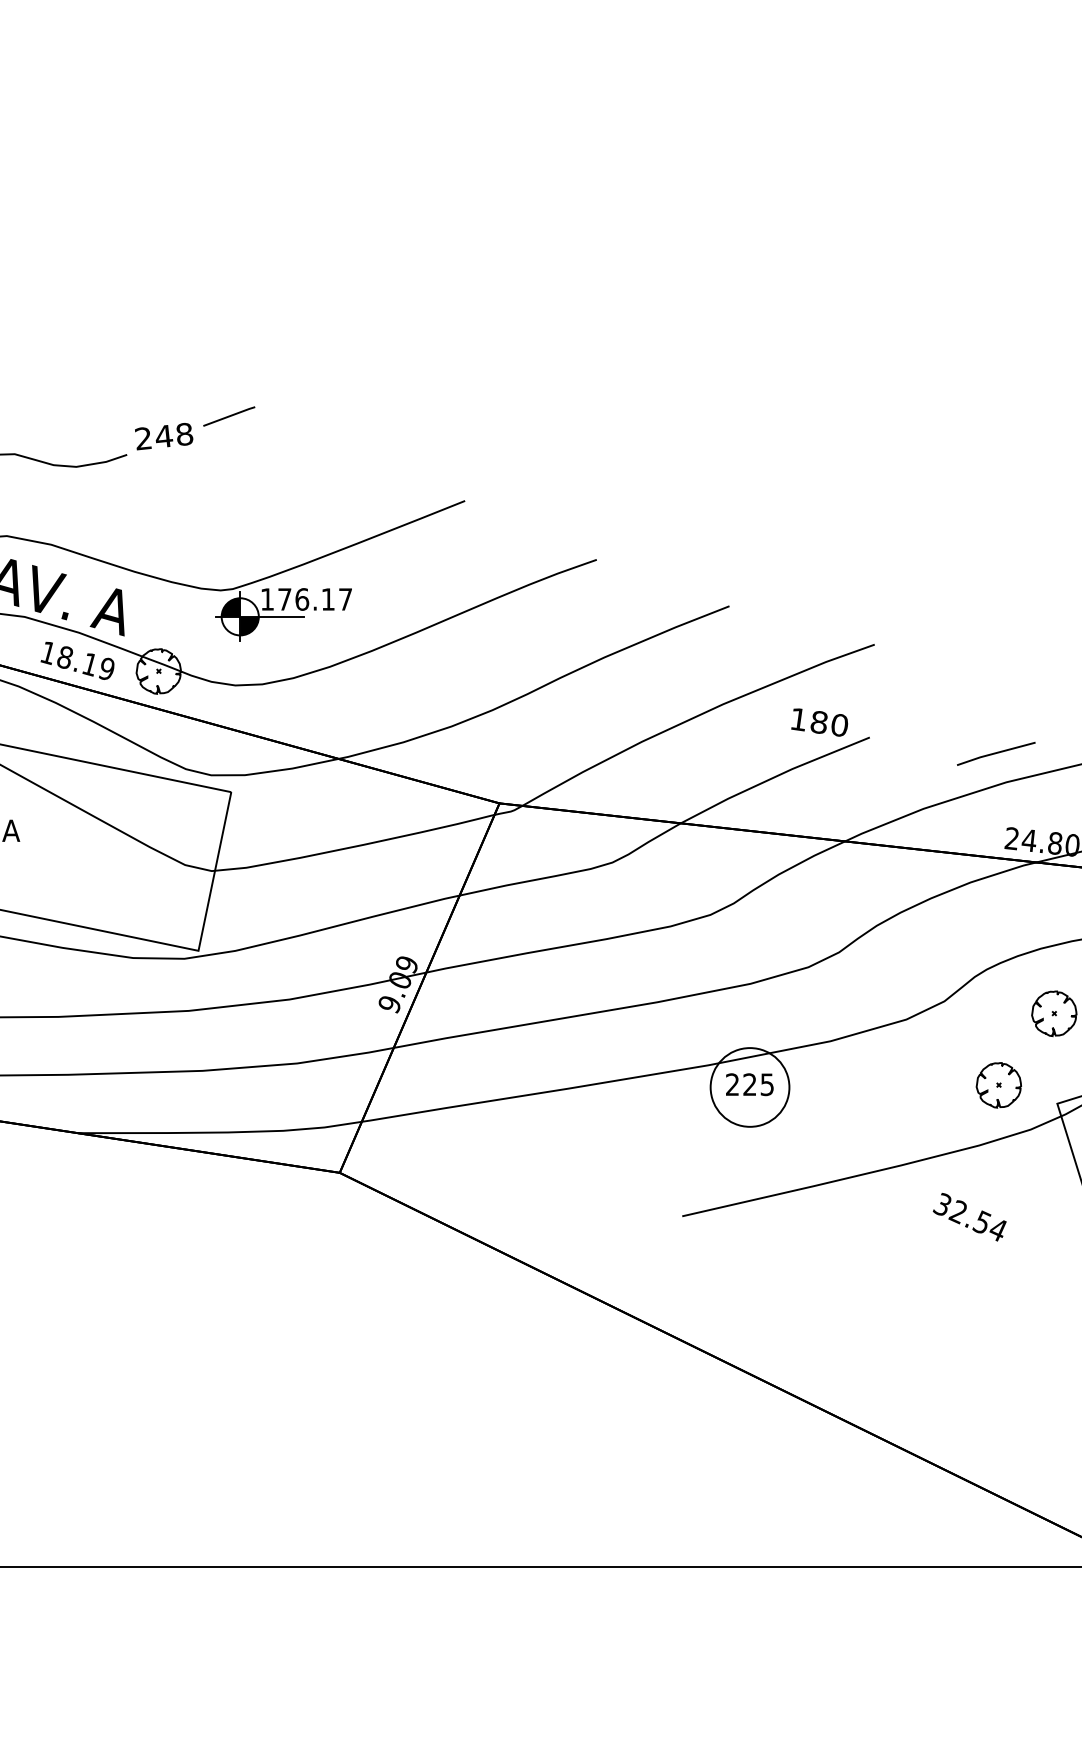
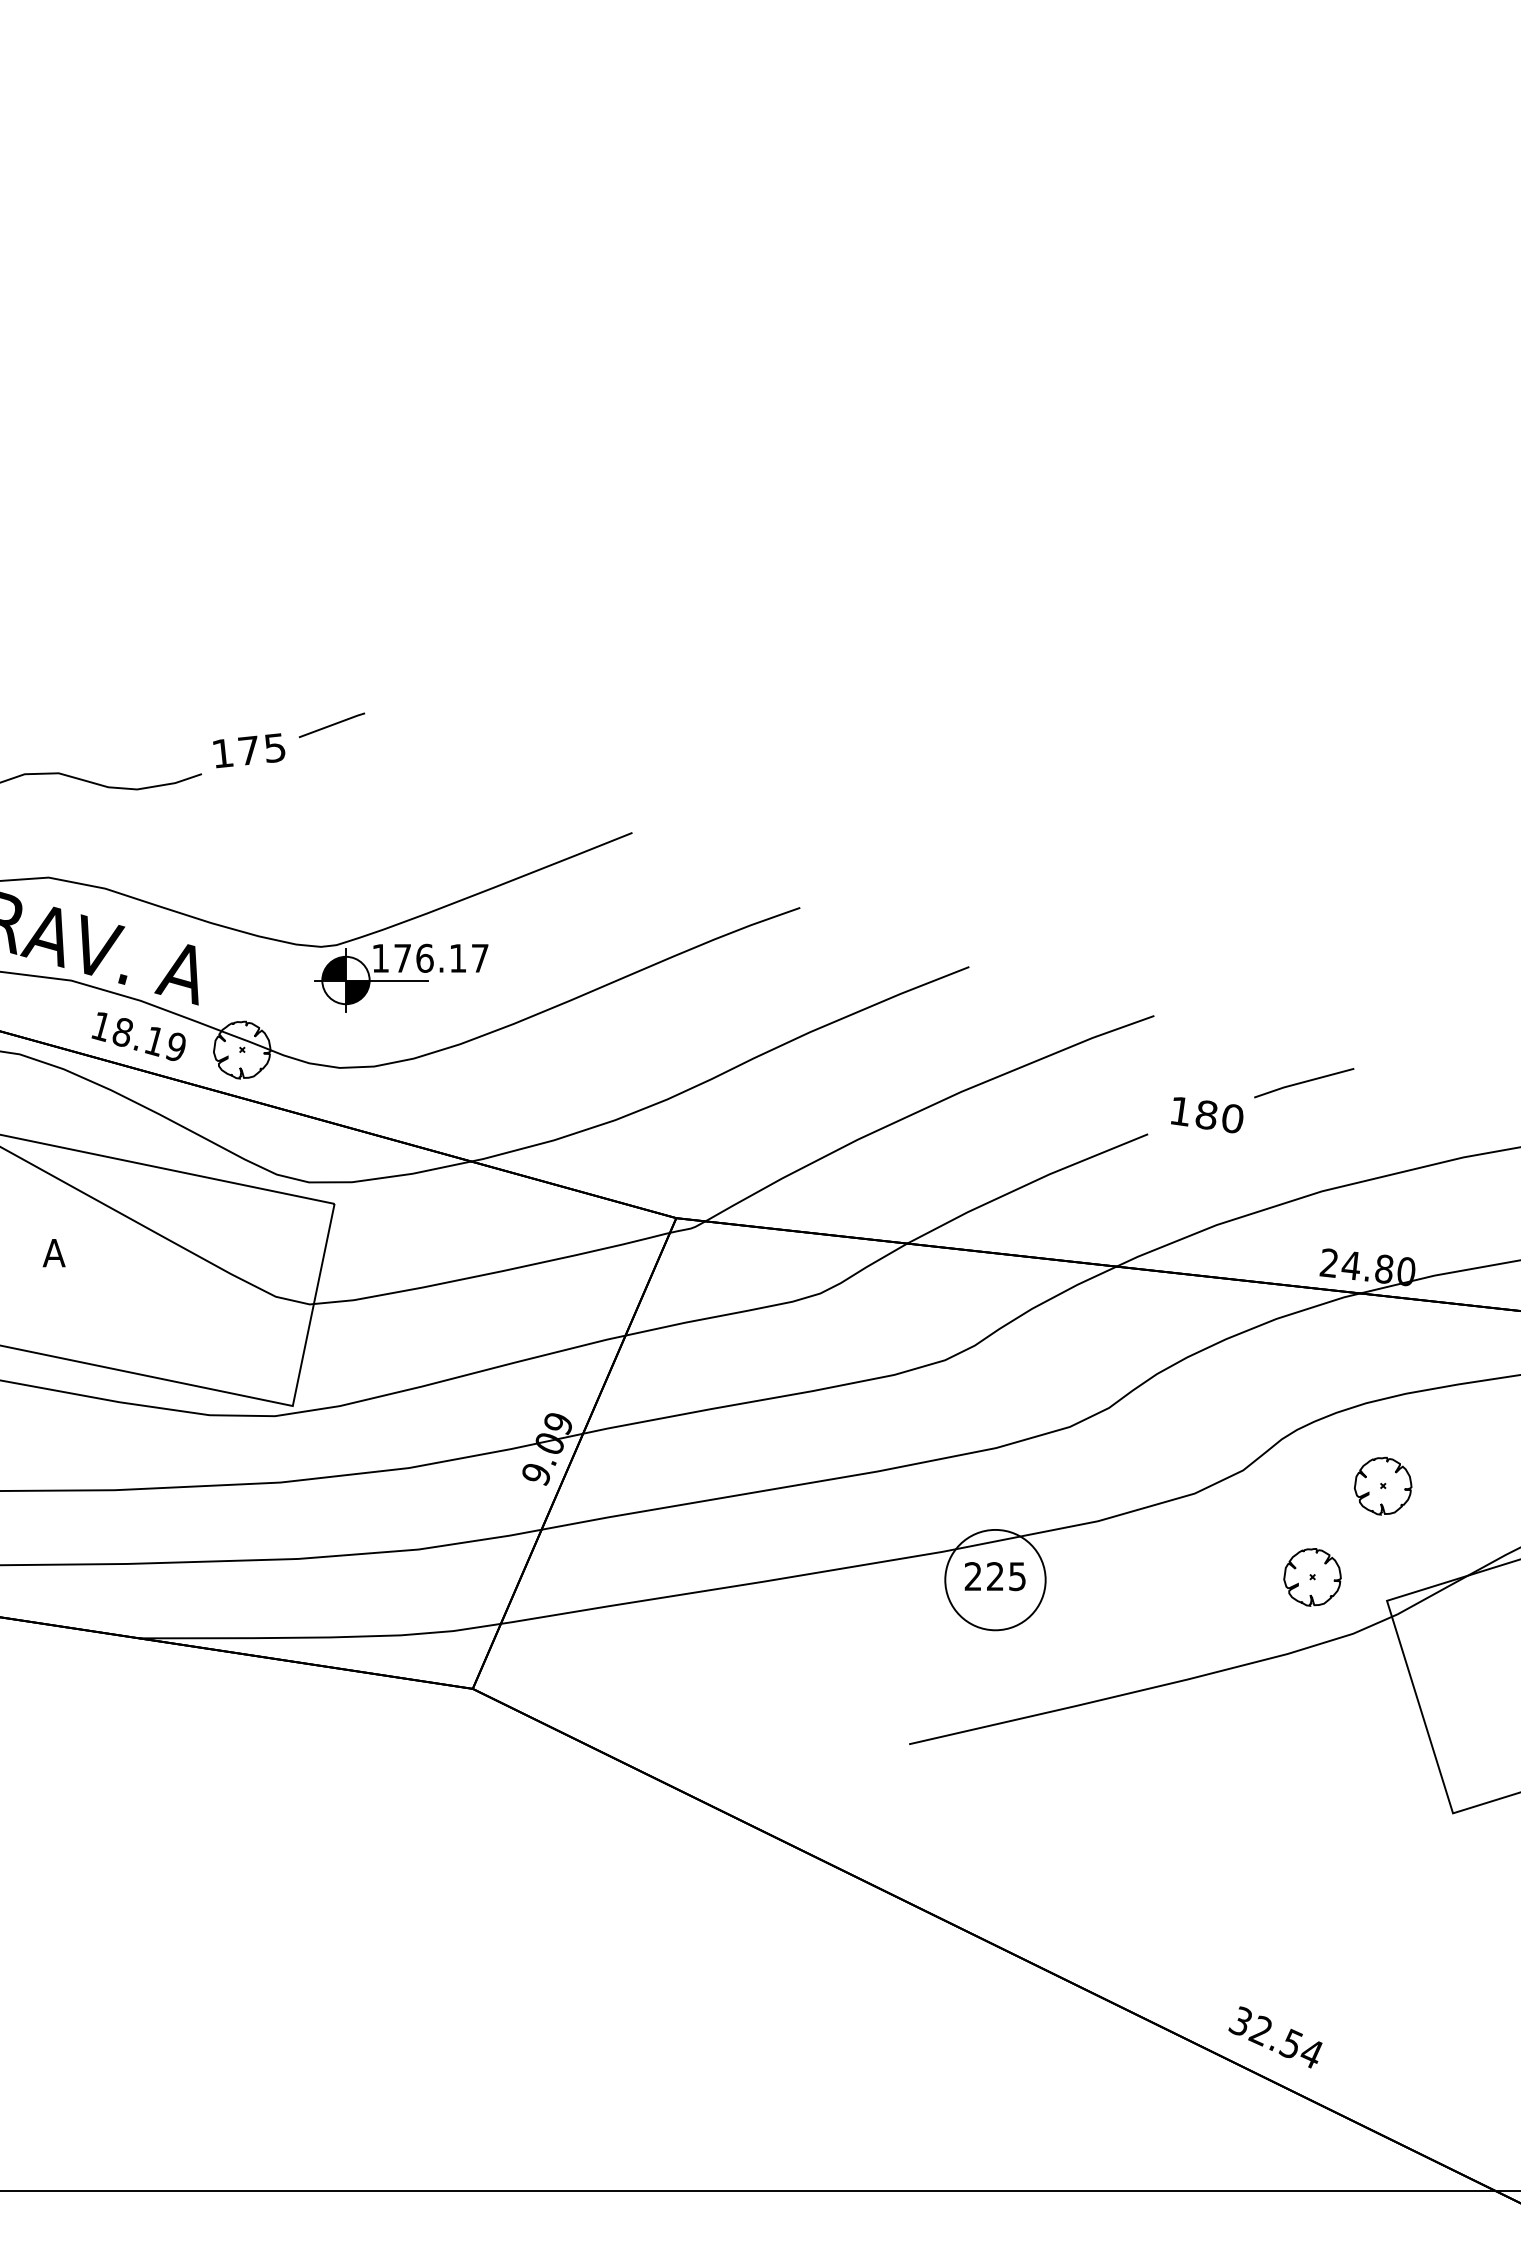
text: (163, 436) -> (248, 750), 248 -> 175
text: (819, 722) -> (1207, 1115), moved
line: (996, 753) -> (1304, 1082), moved
text: (969, 1217) -> (1275, 2037), moved

